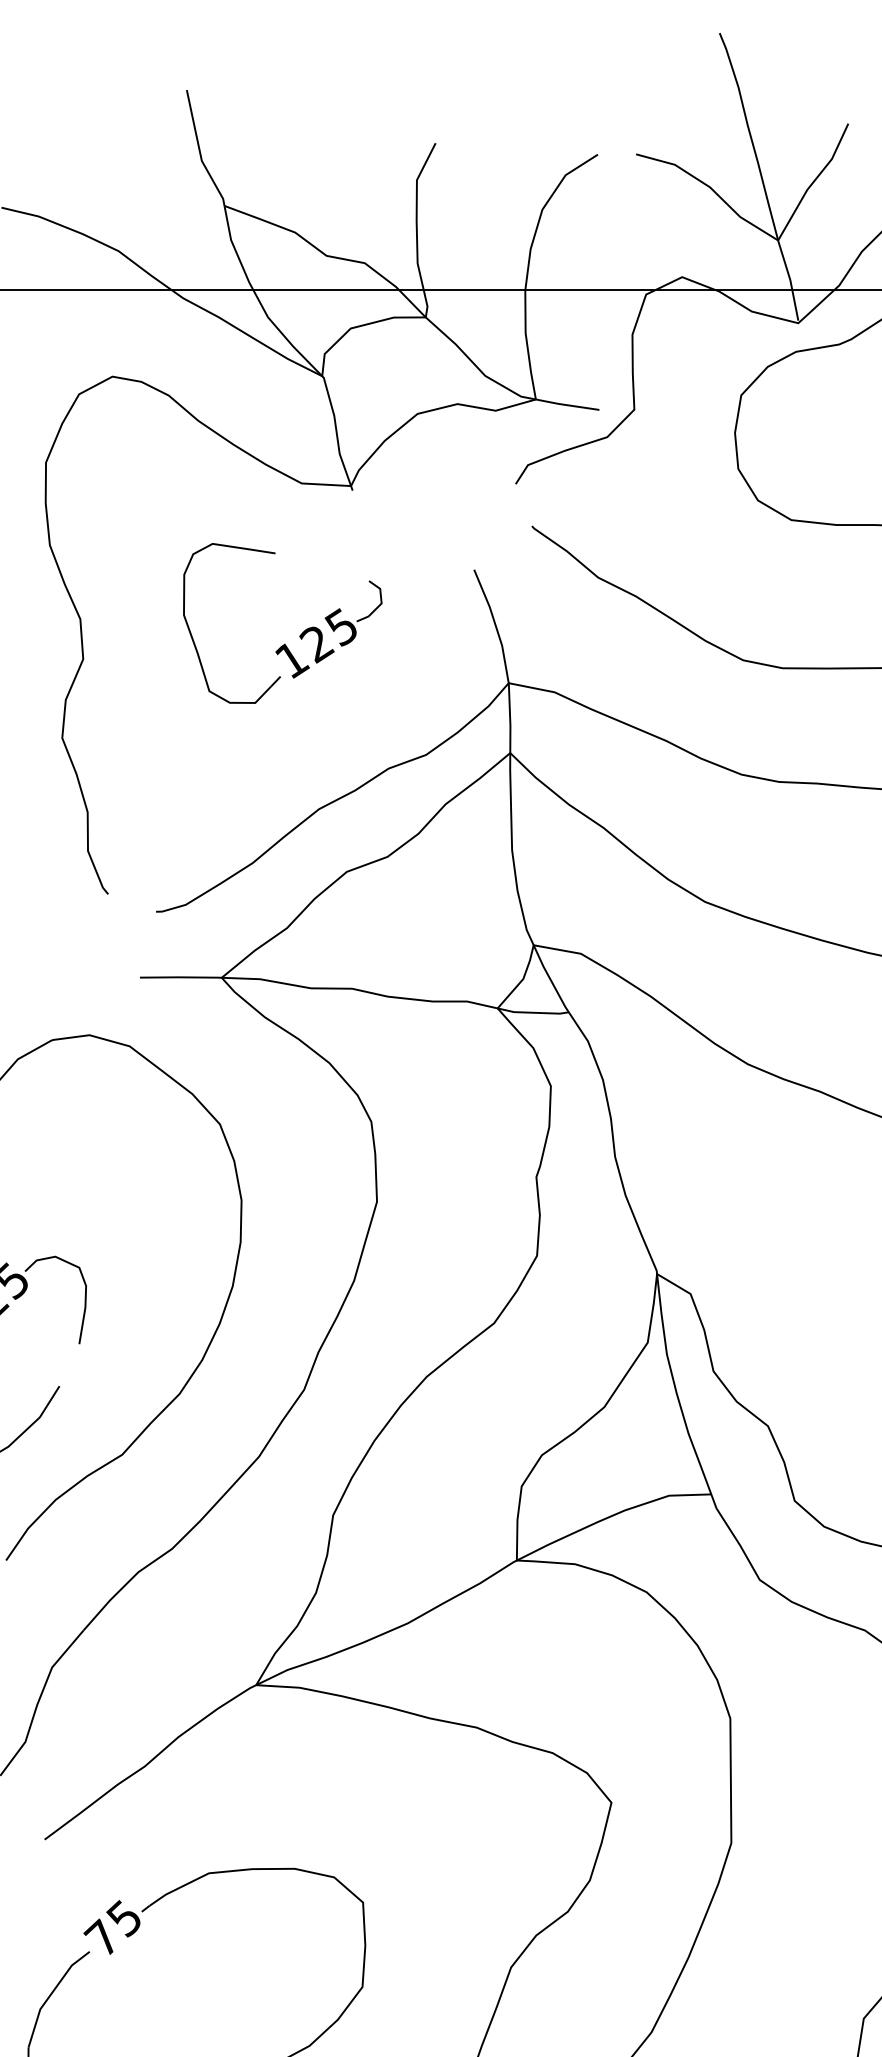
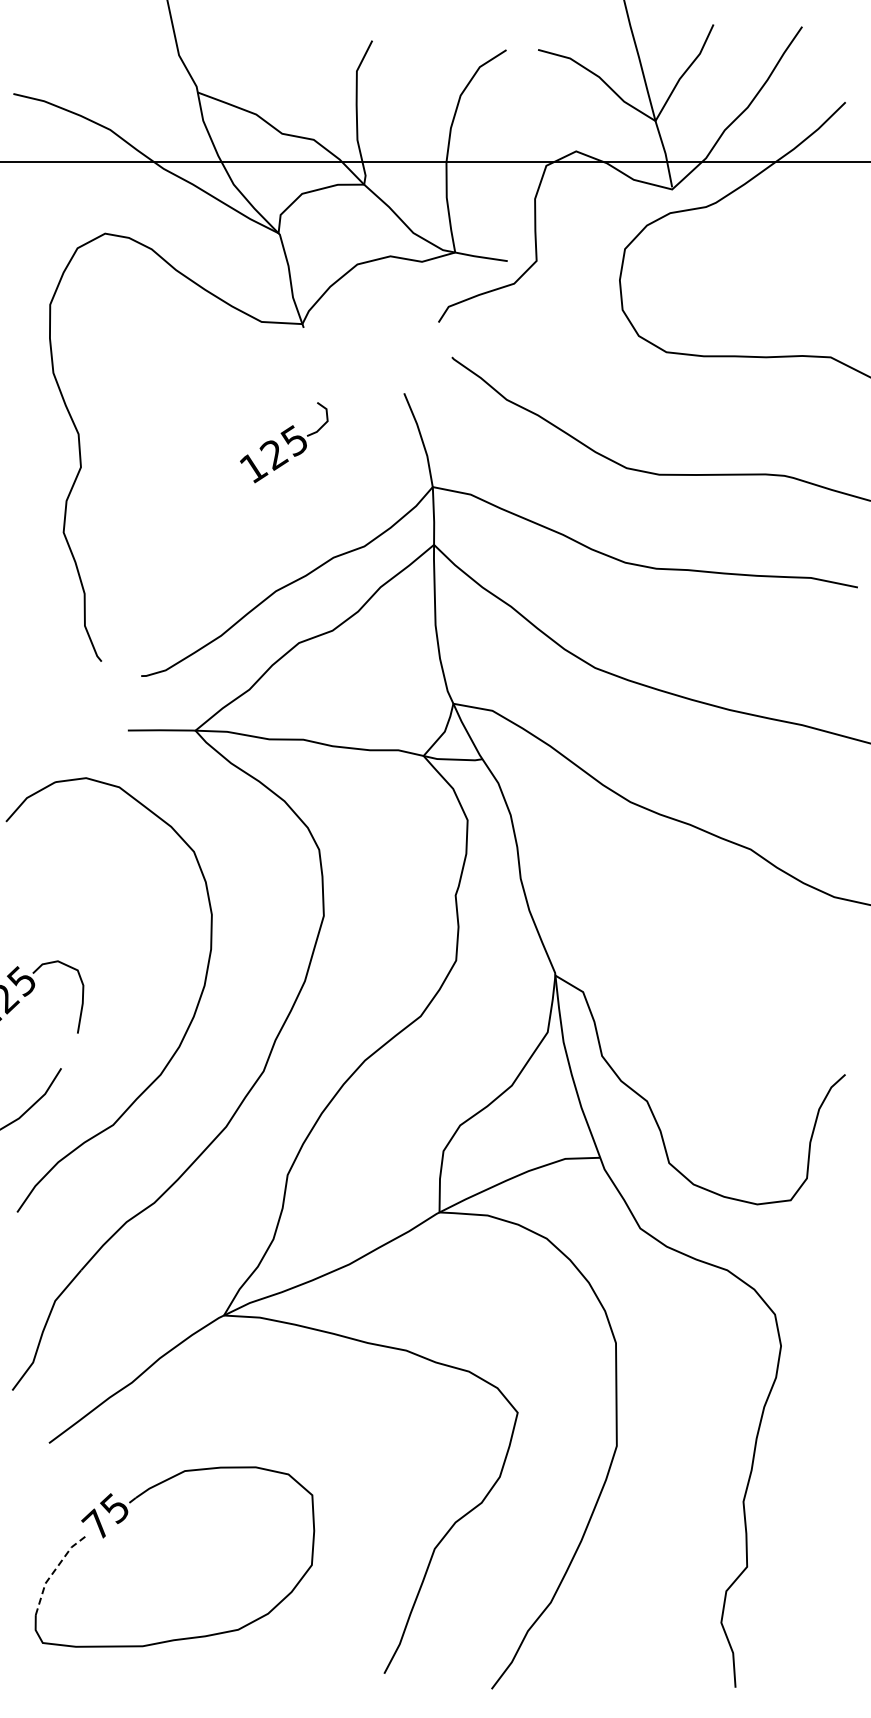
part: (192, 635) -> (171, 447), removed
line: (51, 1994) -> (54, 1571), solid -> dashed

